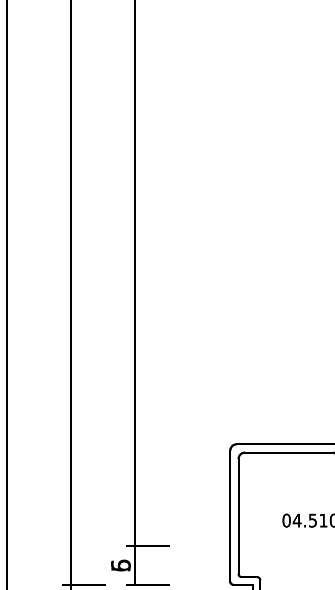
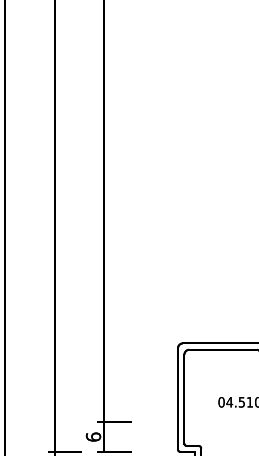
text: (120, 565) -> (93, 437), 5 -> 6

